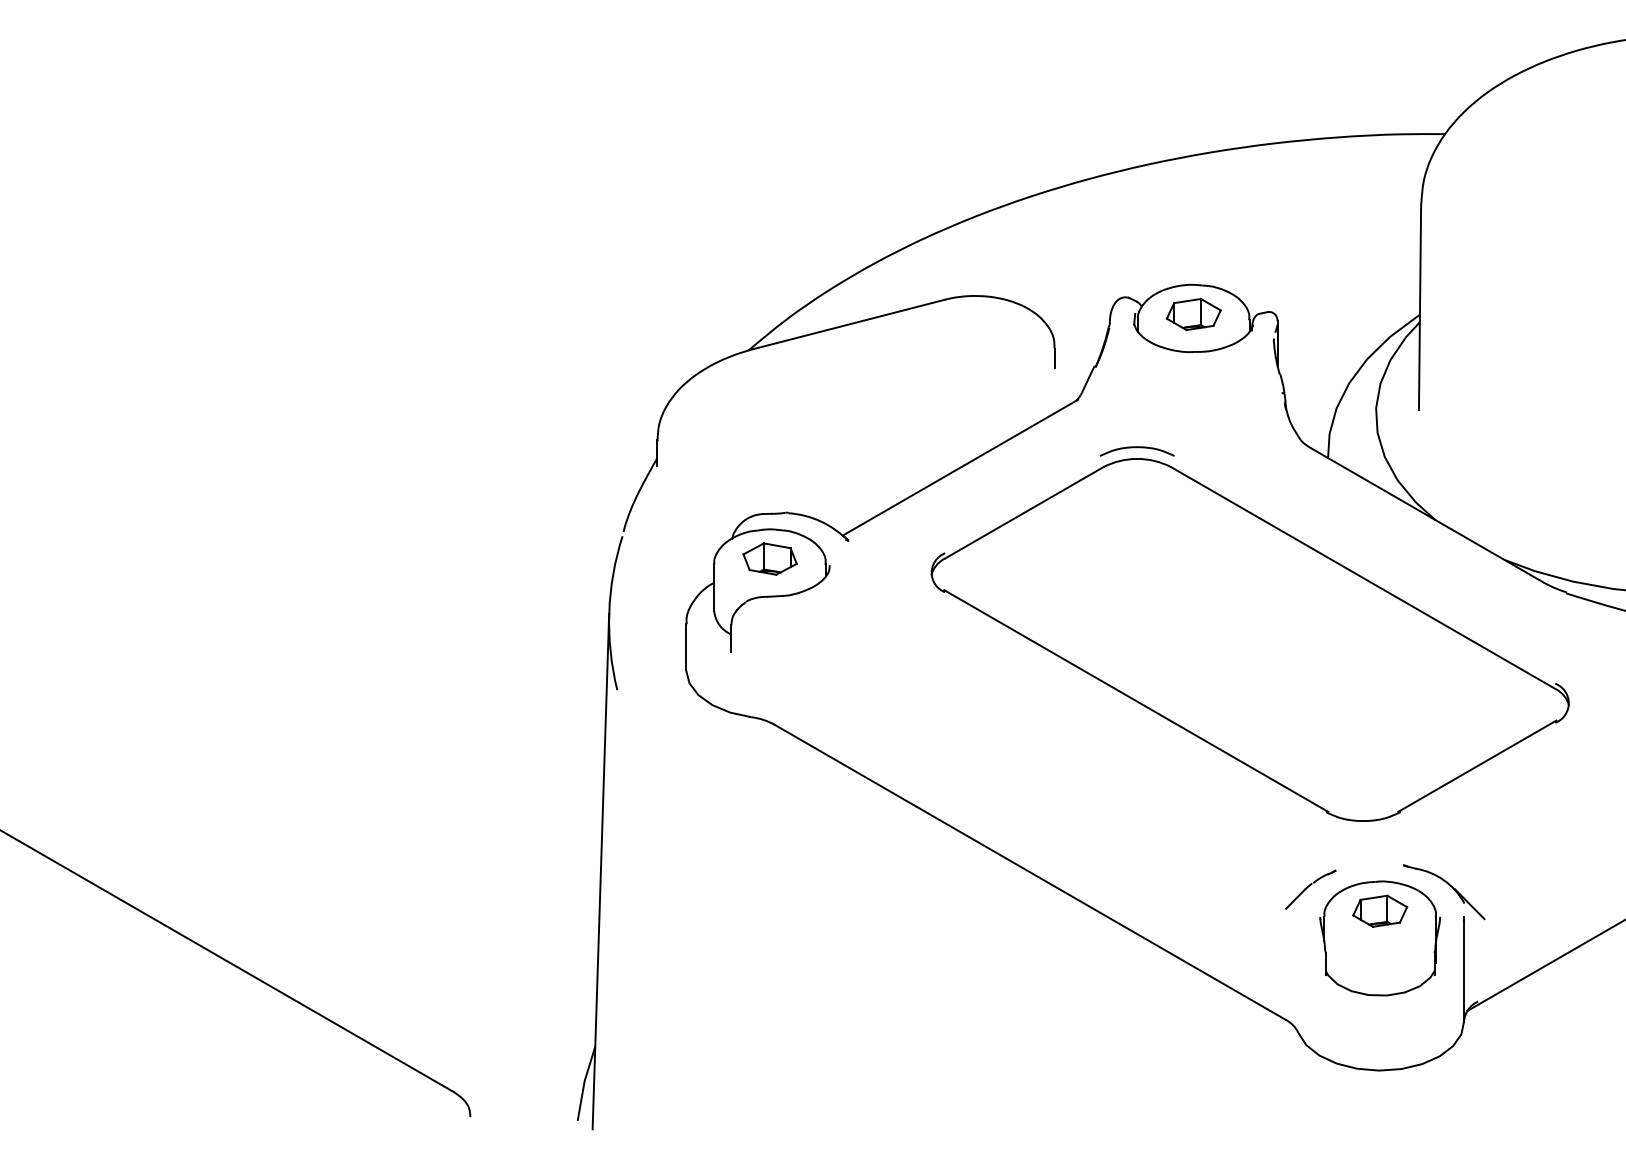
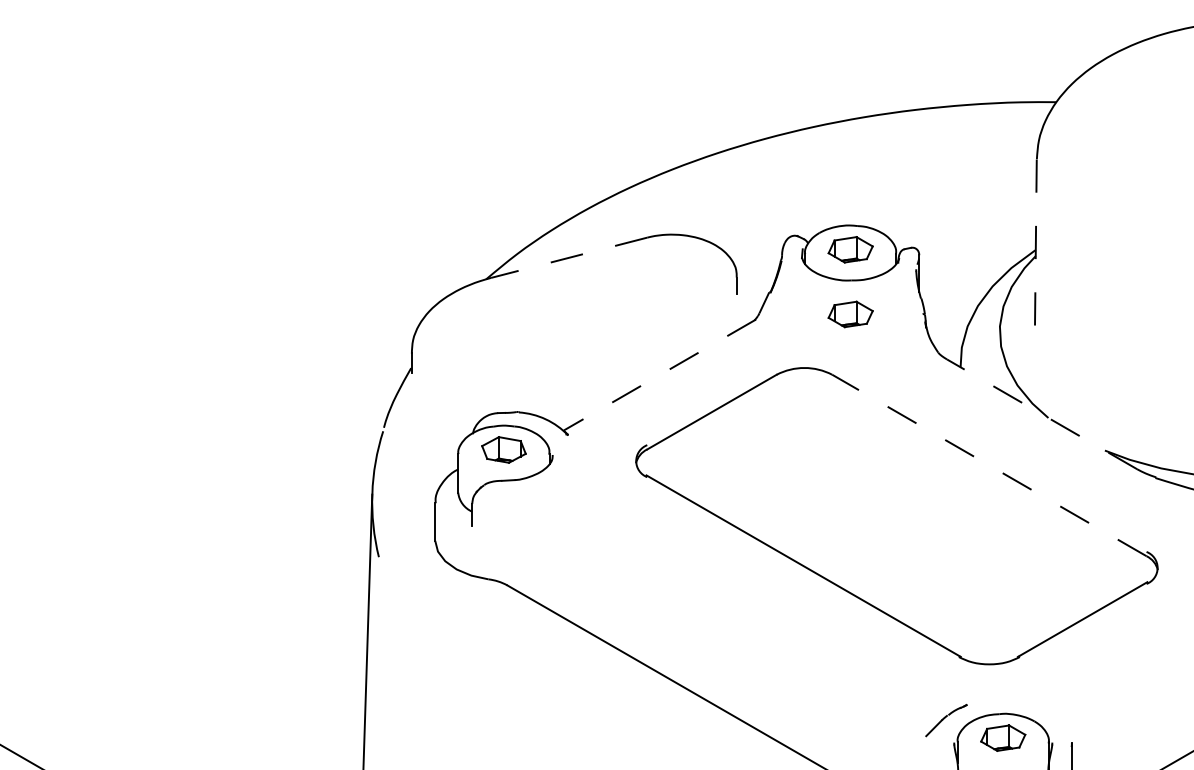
line: (1420, 307) -> (1036, 244), solid -> dashed
line: (849, 324) -> (568, 257), solid -> dashed
part: (1193, 393) -> (850, 314), added
curve: (1136, 448) -> (803, 359), removed
line: (960, 467) -> (659, 375), solid -> dashed
line: (1427, 515) -> (1041, 414), solid -> dashed
line: (1363, 578) -> (989, 465), solid -> dashed
part: (1449, 886) -> (1059, 717), removed

